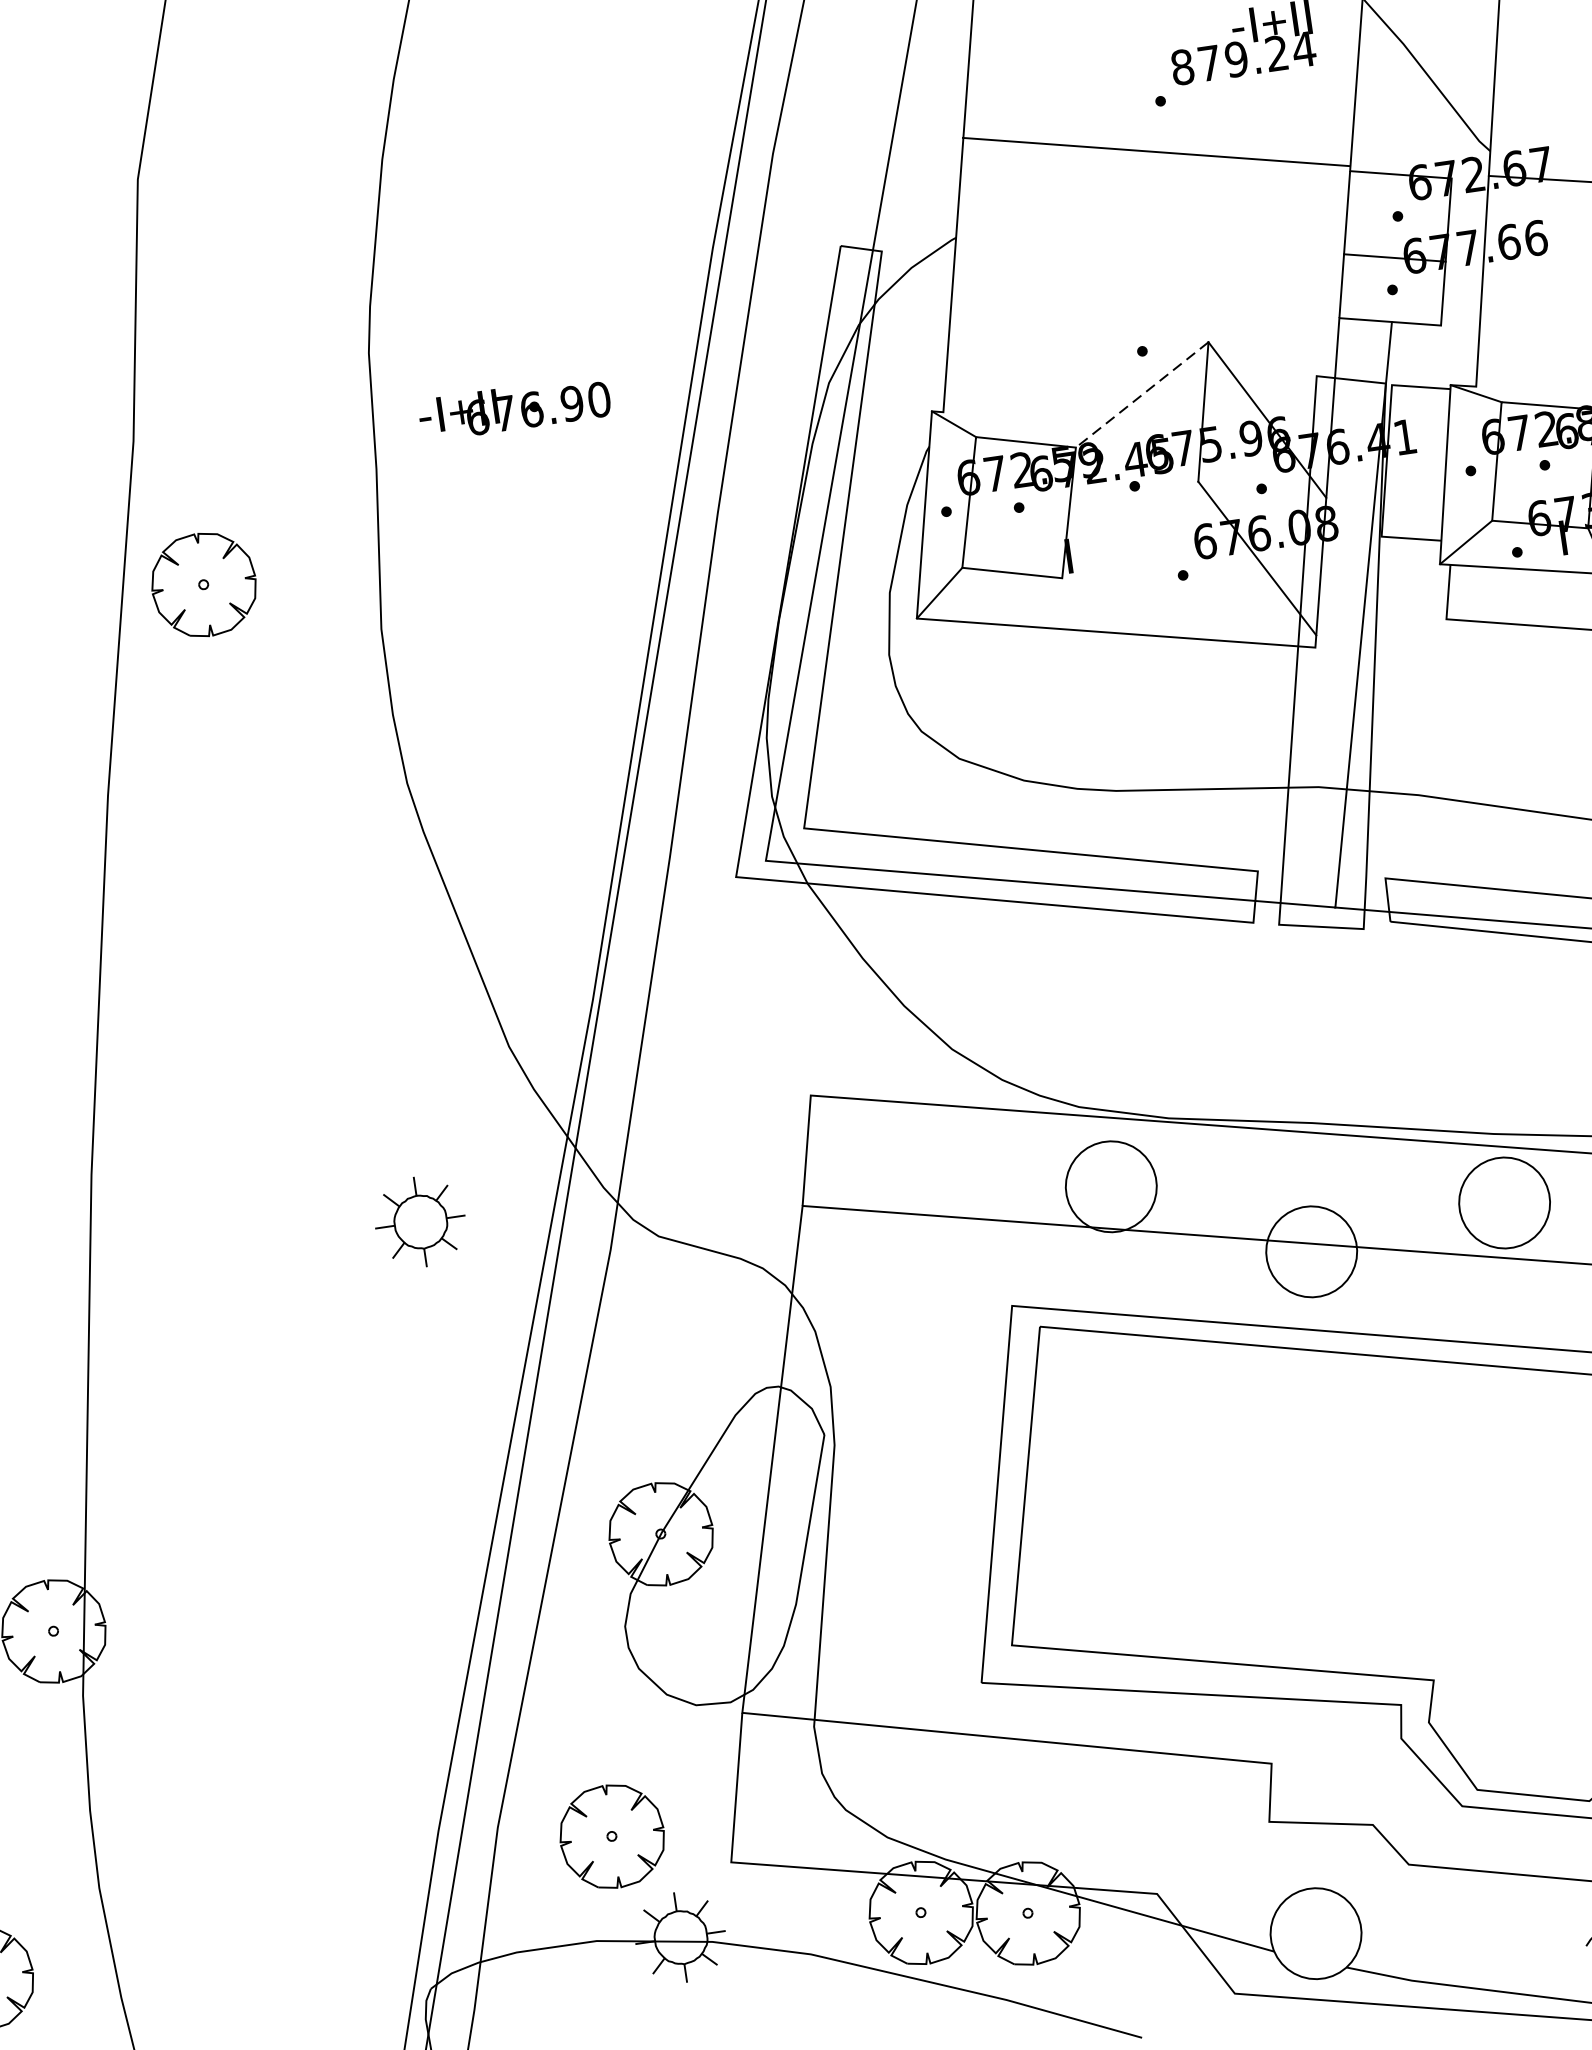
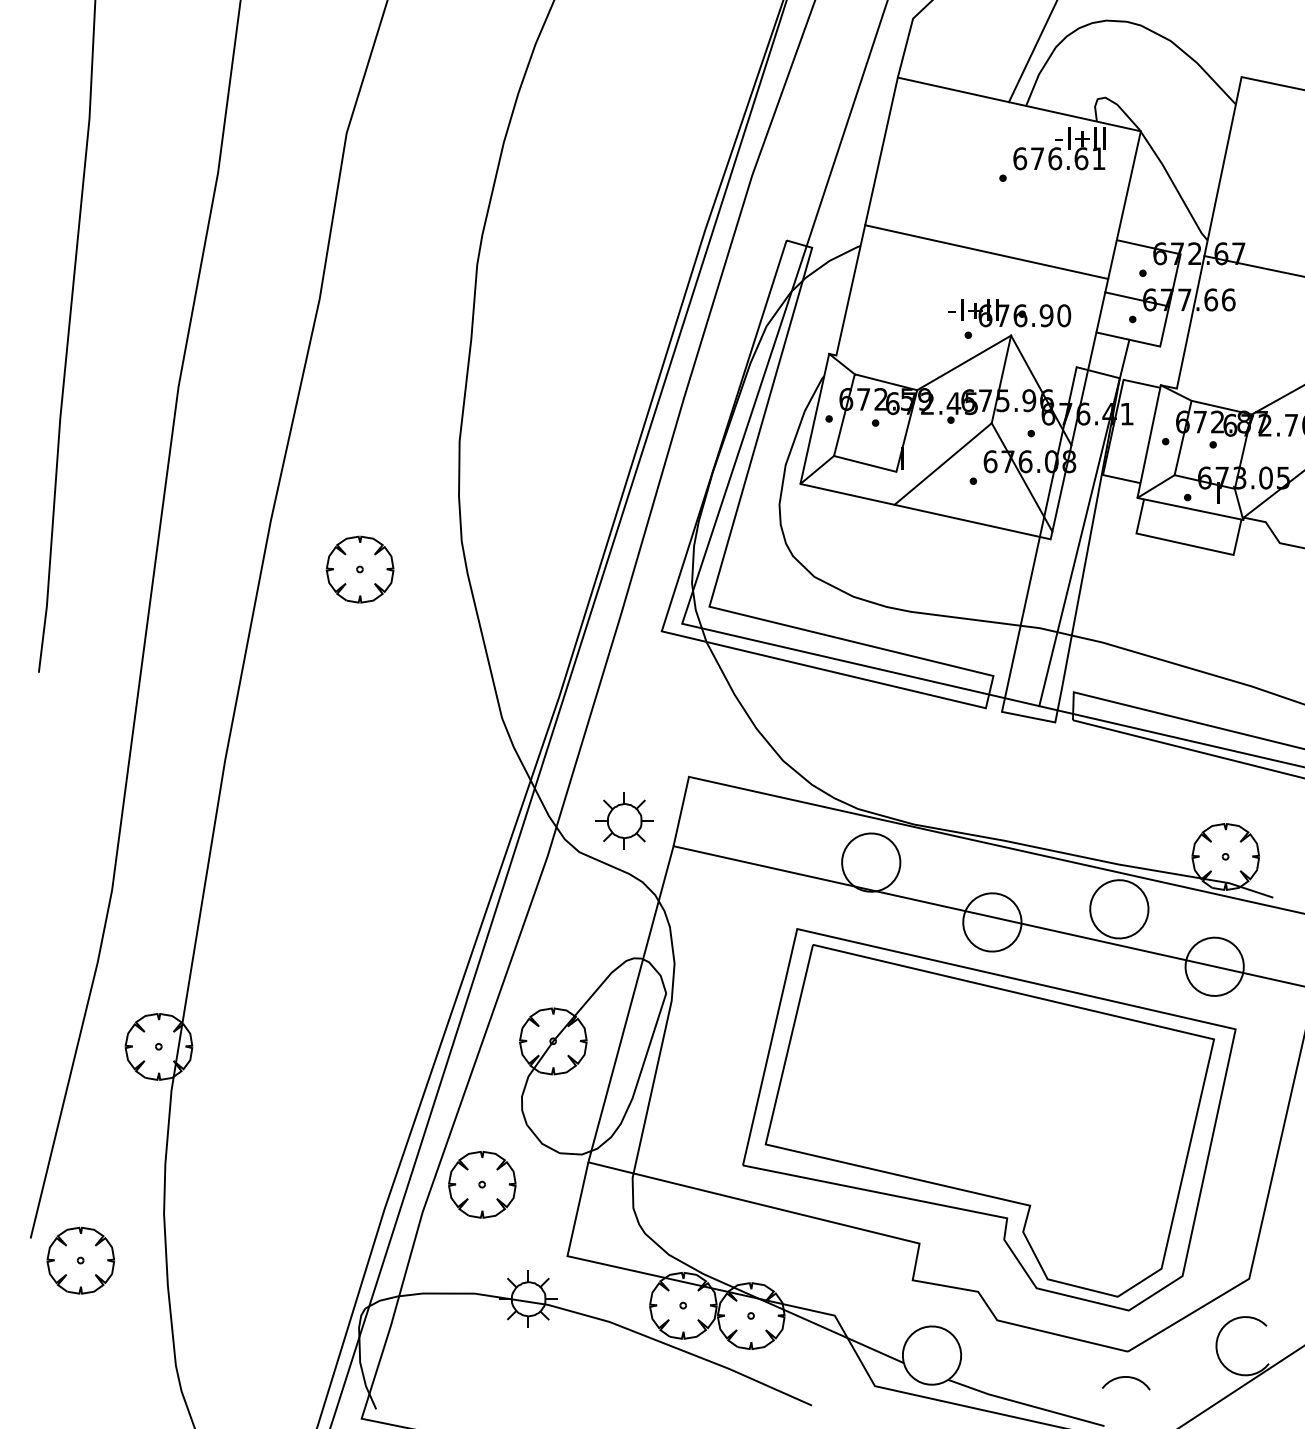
text: (1243, 58) -> (1059, 158), 879.24 -> 676.61
line: (1156, 151) -> (986, 251), moved
line: (1141, 395) -> (963, 363), dashed -> solid
part: (514, 408) -> (1009, 313), moved
line: (1131, 554) -> (942, 463), added
part: (202, 584) -> (359, 569), moved
part: (420, 1221) -> (624, 820), moved
part: (612, 1836) -> (482, 1184), moved

